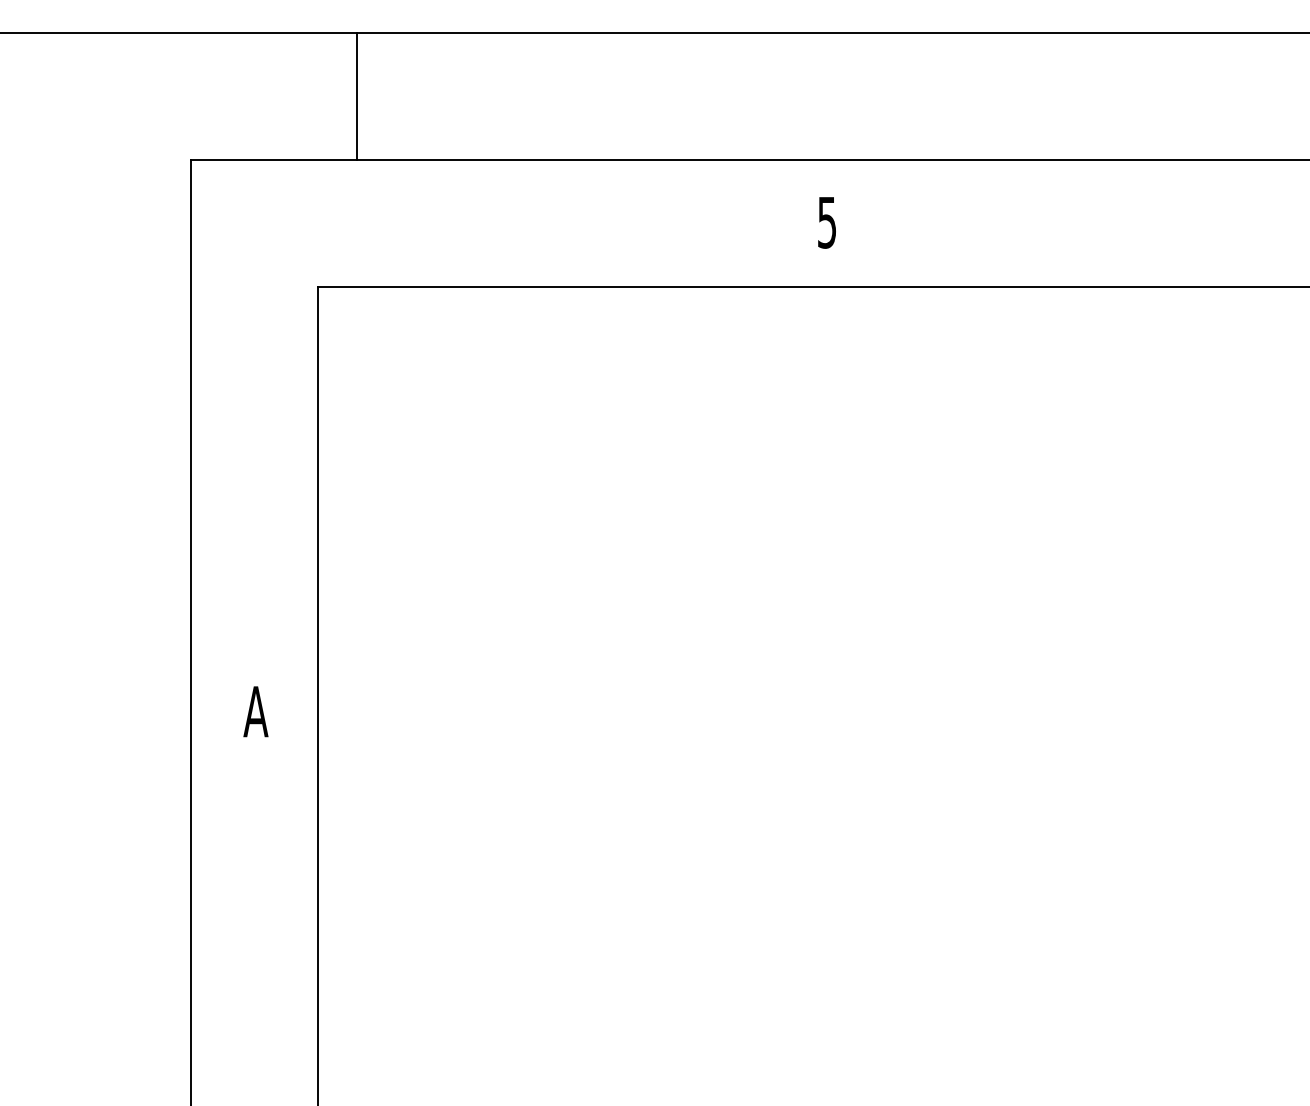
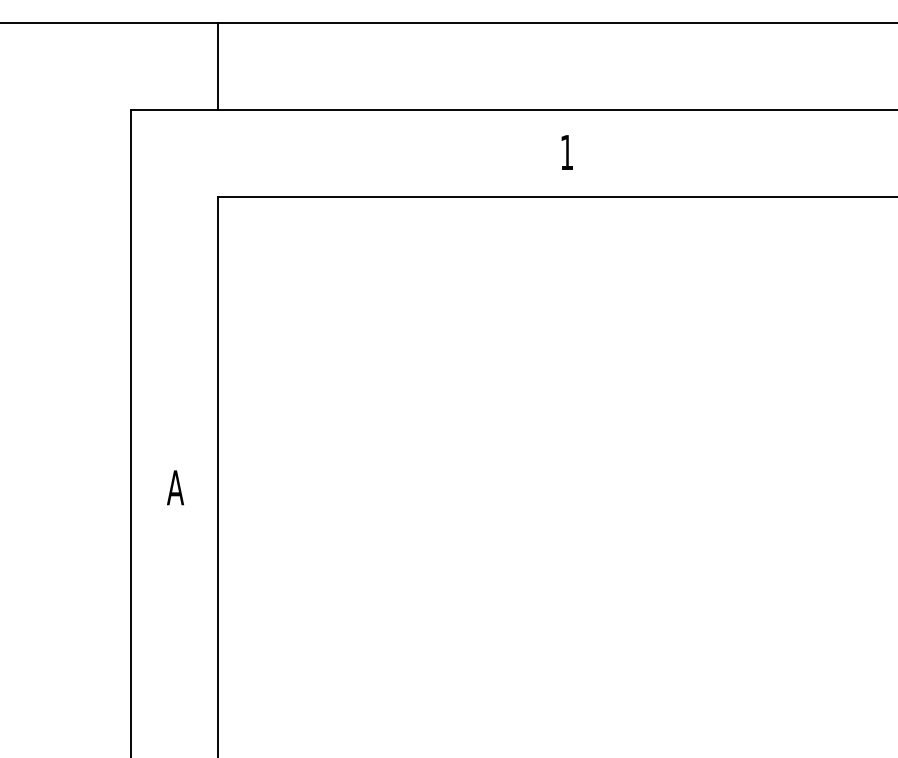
line: (356, 95) -> (217, 65), moved
text: (826, 222) -> (566, 152), 5 -> 1

